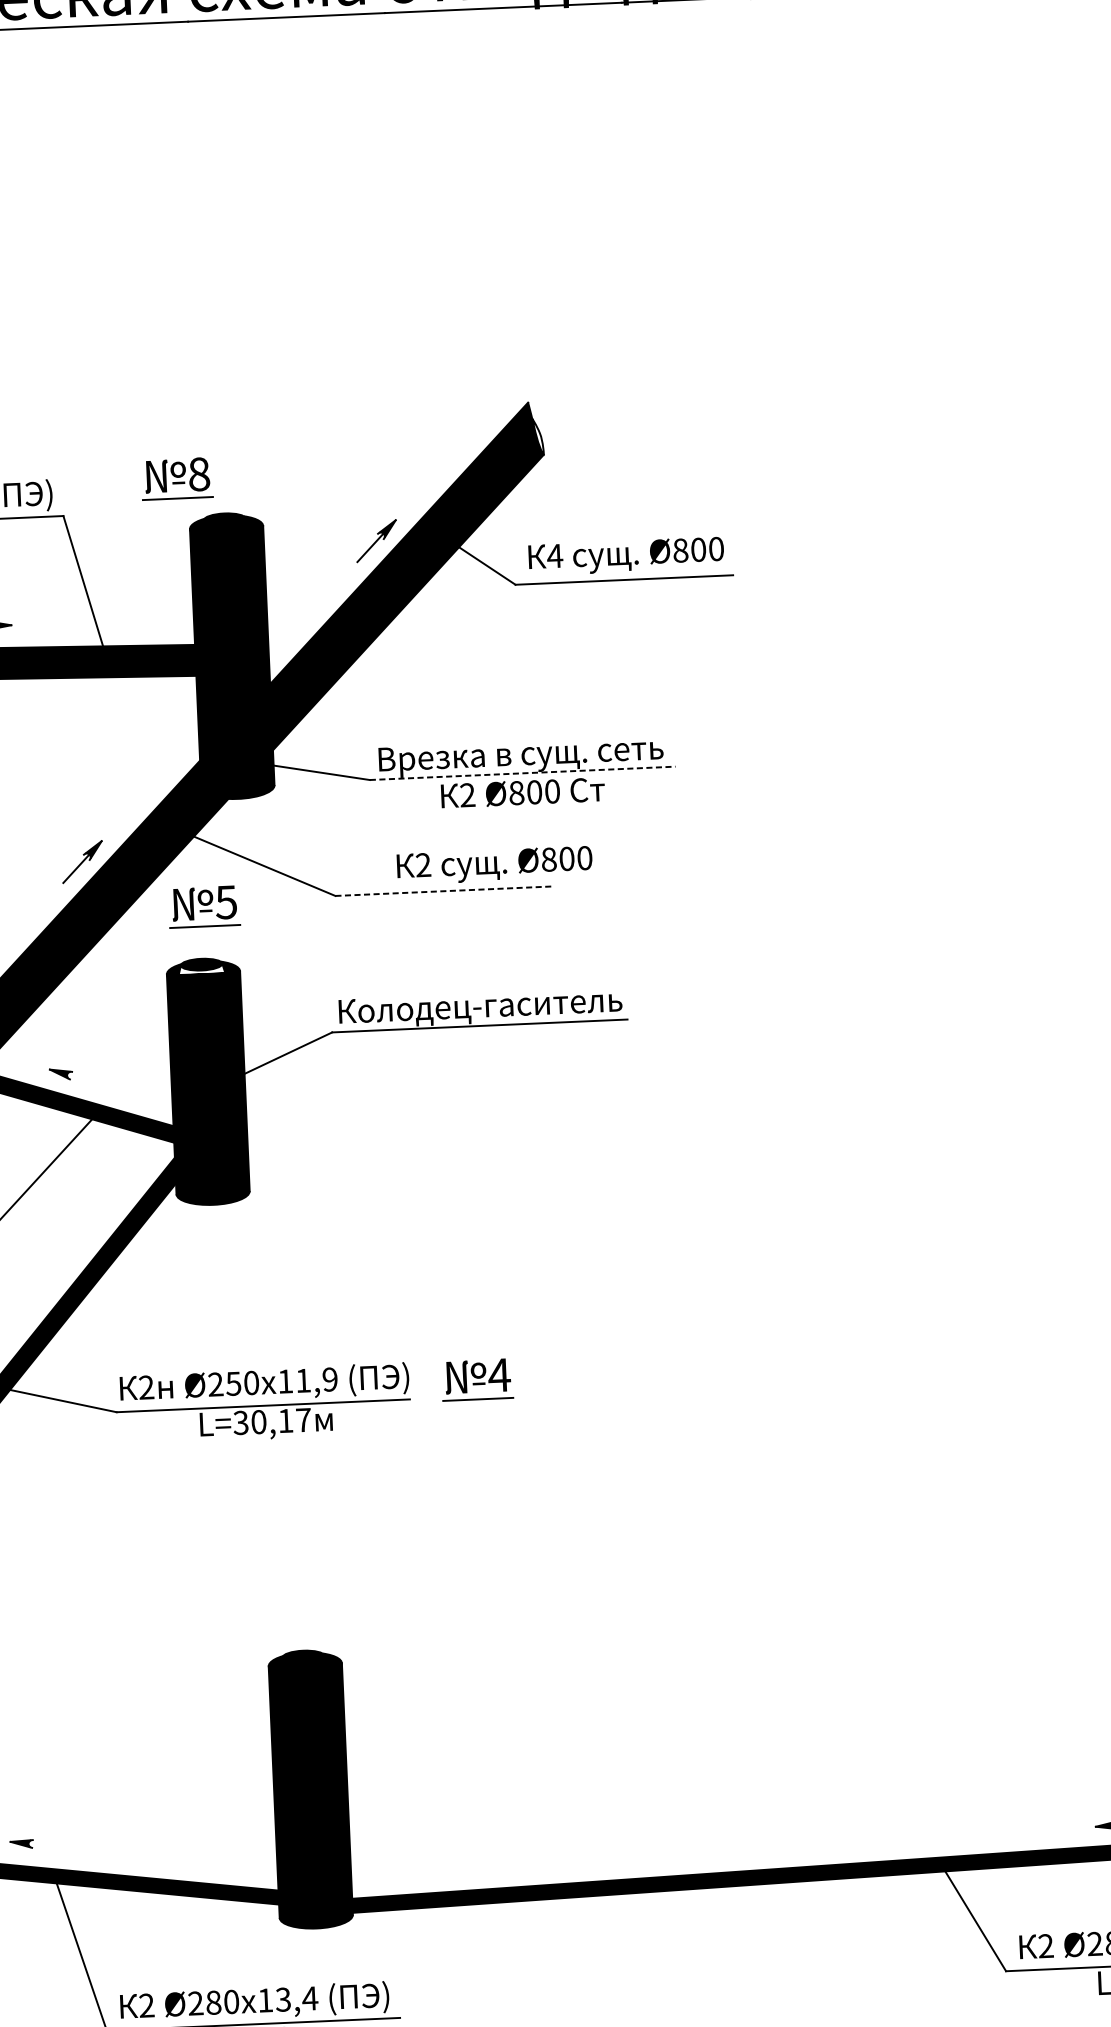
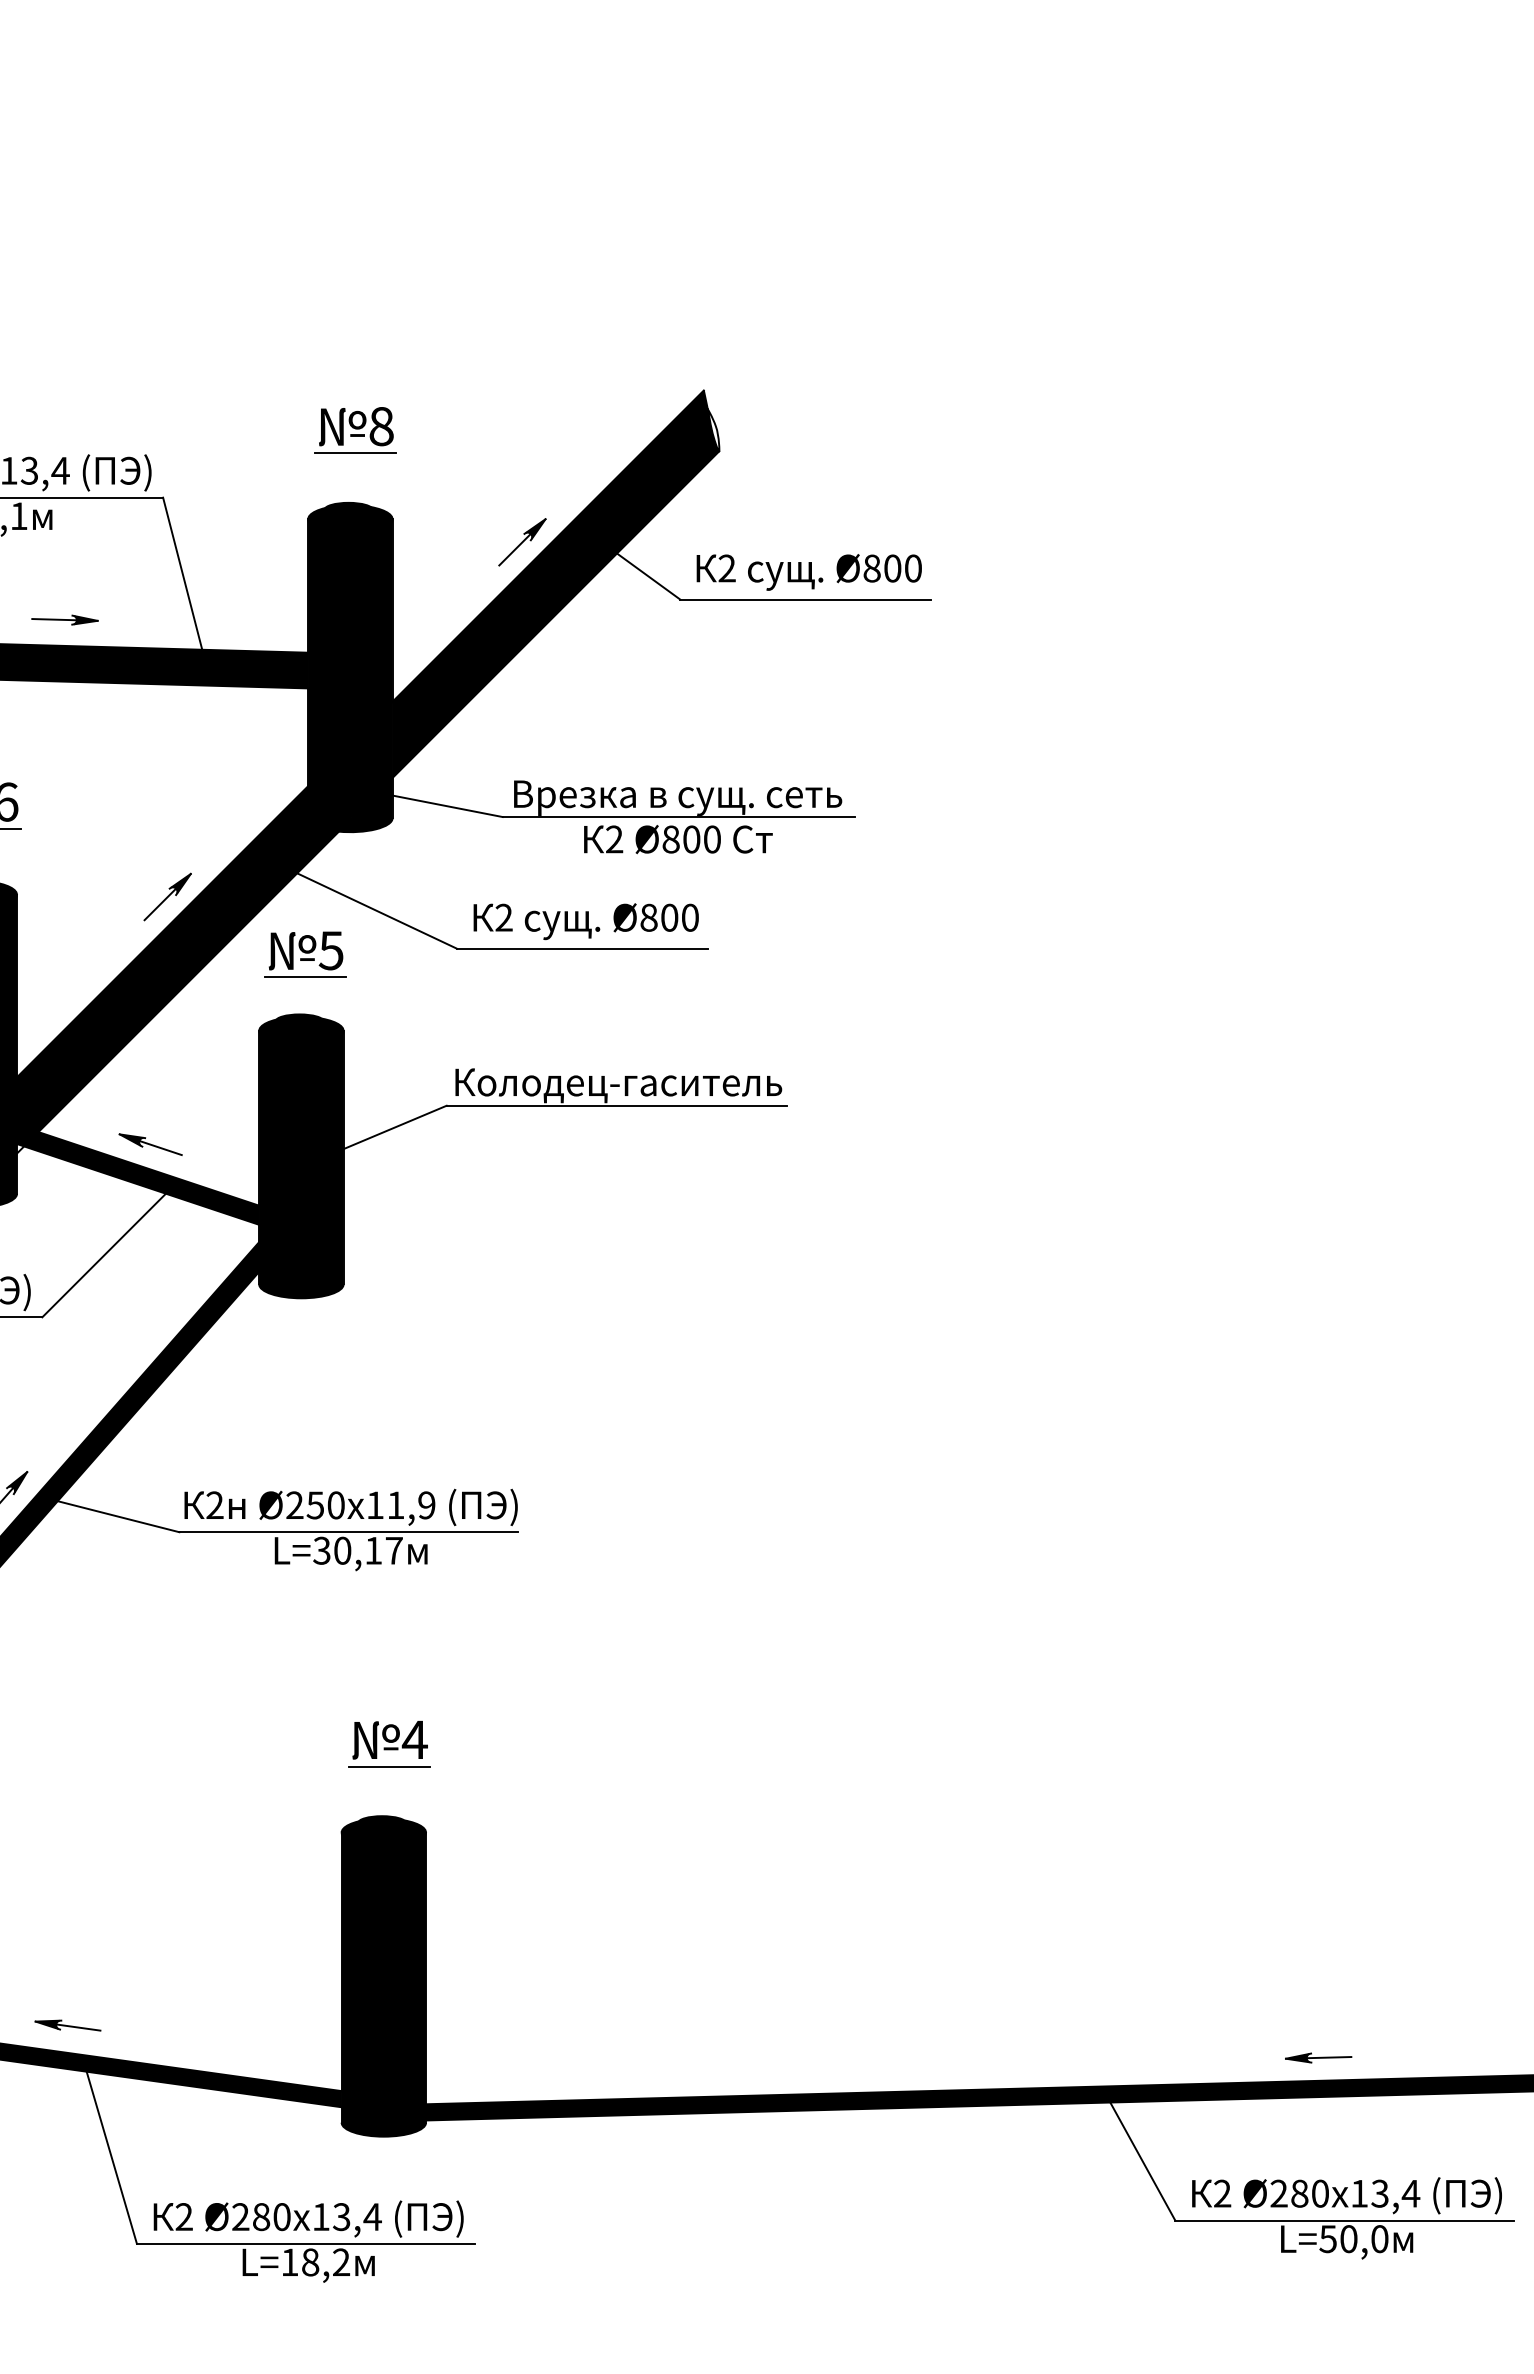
part: (176, 478) -> (355, 430), moved
text: (554, 556) -> (726, 568), 4 -> 2
line: (523, 773) -> (679, 817), dashed -> solid
text: (494, 865) -> (585, 921), moved
line: (444, 890) -> (583, 948), dashed -> solid
fill: (201, 971) -> (299, 1029), added
line: (85, 1079) -> (160, 1147), added
part: (477, 1380) -> (389, 1744), moved
line: (47, 1845) -> (78, 2027), added

